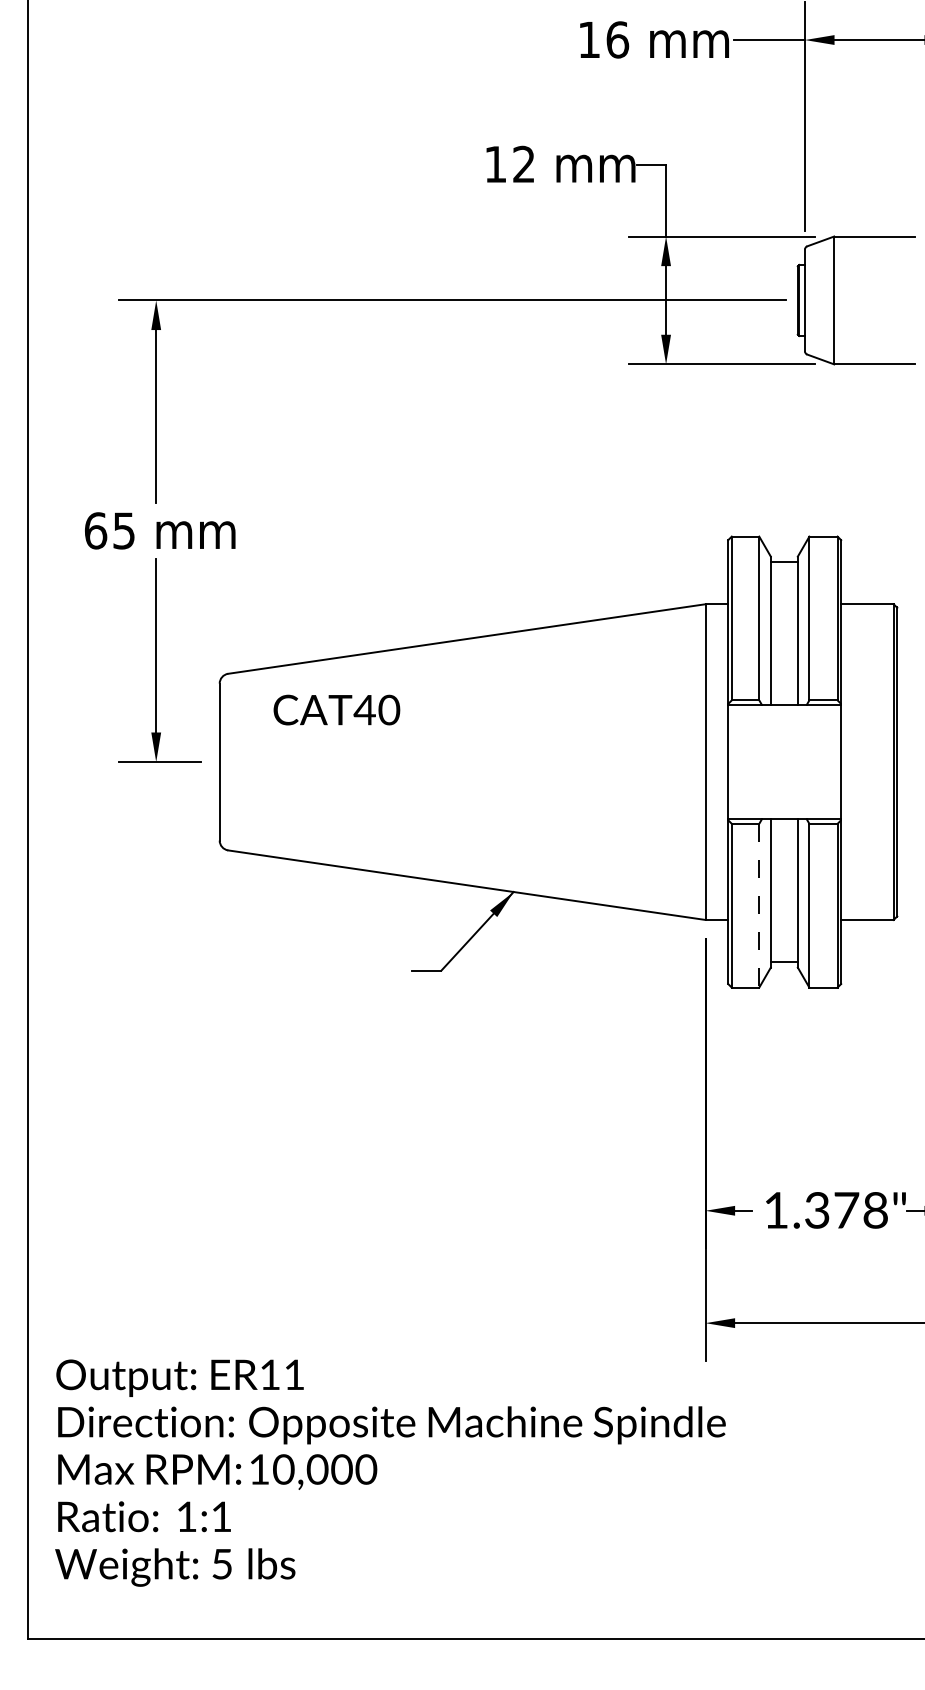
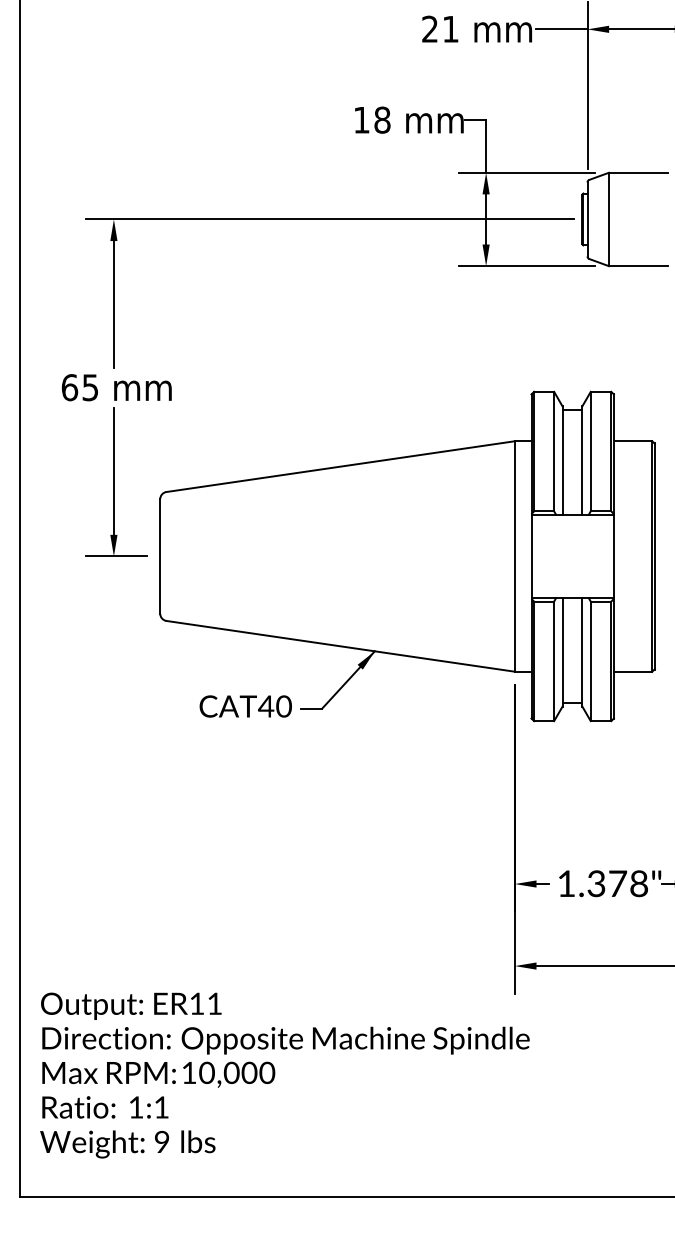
text: (603, 38) -> (440, 28), 16 -> 21
text: (524, 163) -> (382, 119), 12 -> 18
text: (336, 710) -> (245, 706), moved
line: (759, 905) -> (554, 661), dashed -> solid
text: (221, 1563) -> (161, 1141), 5 -> 9

